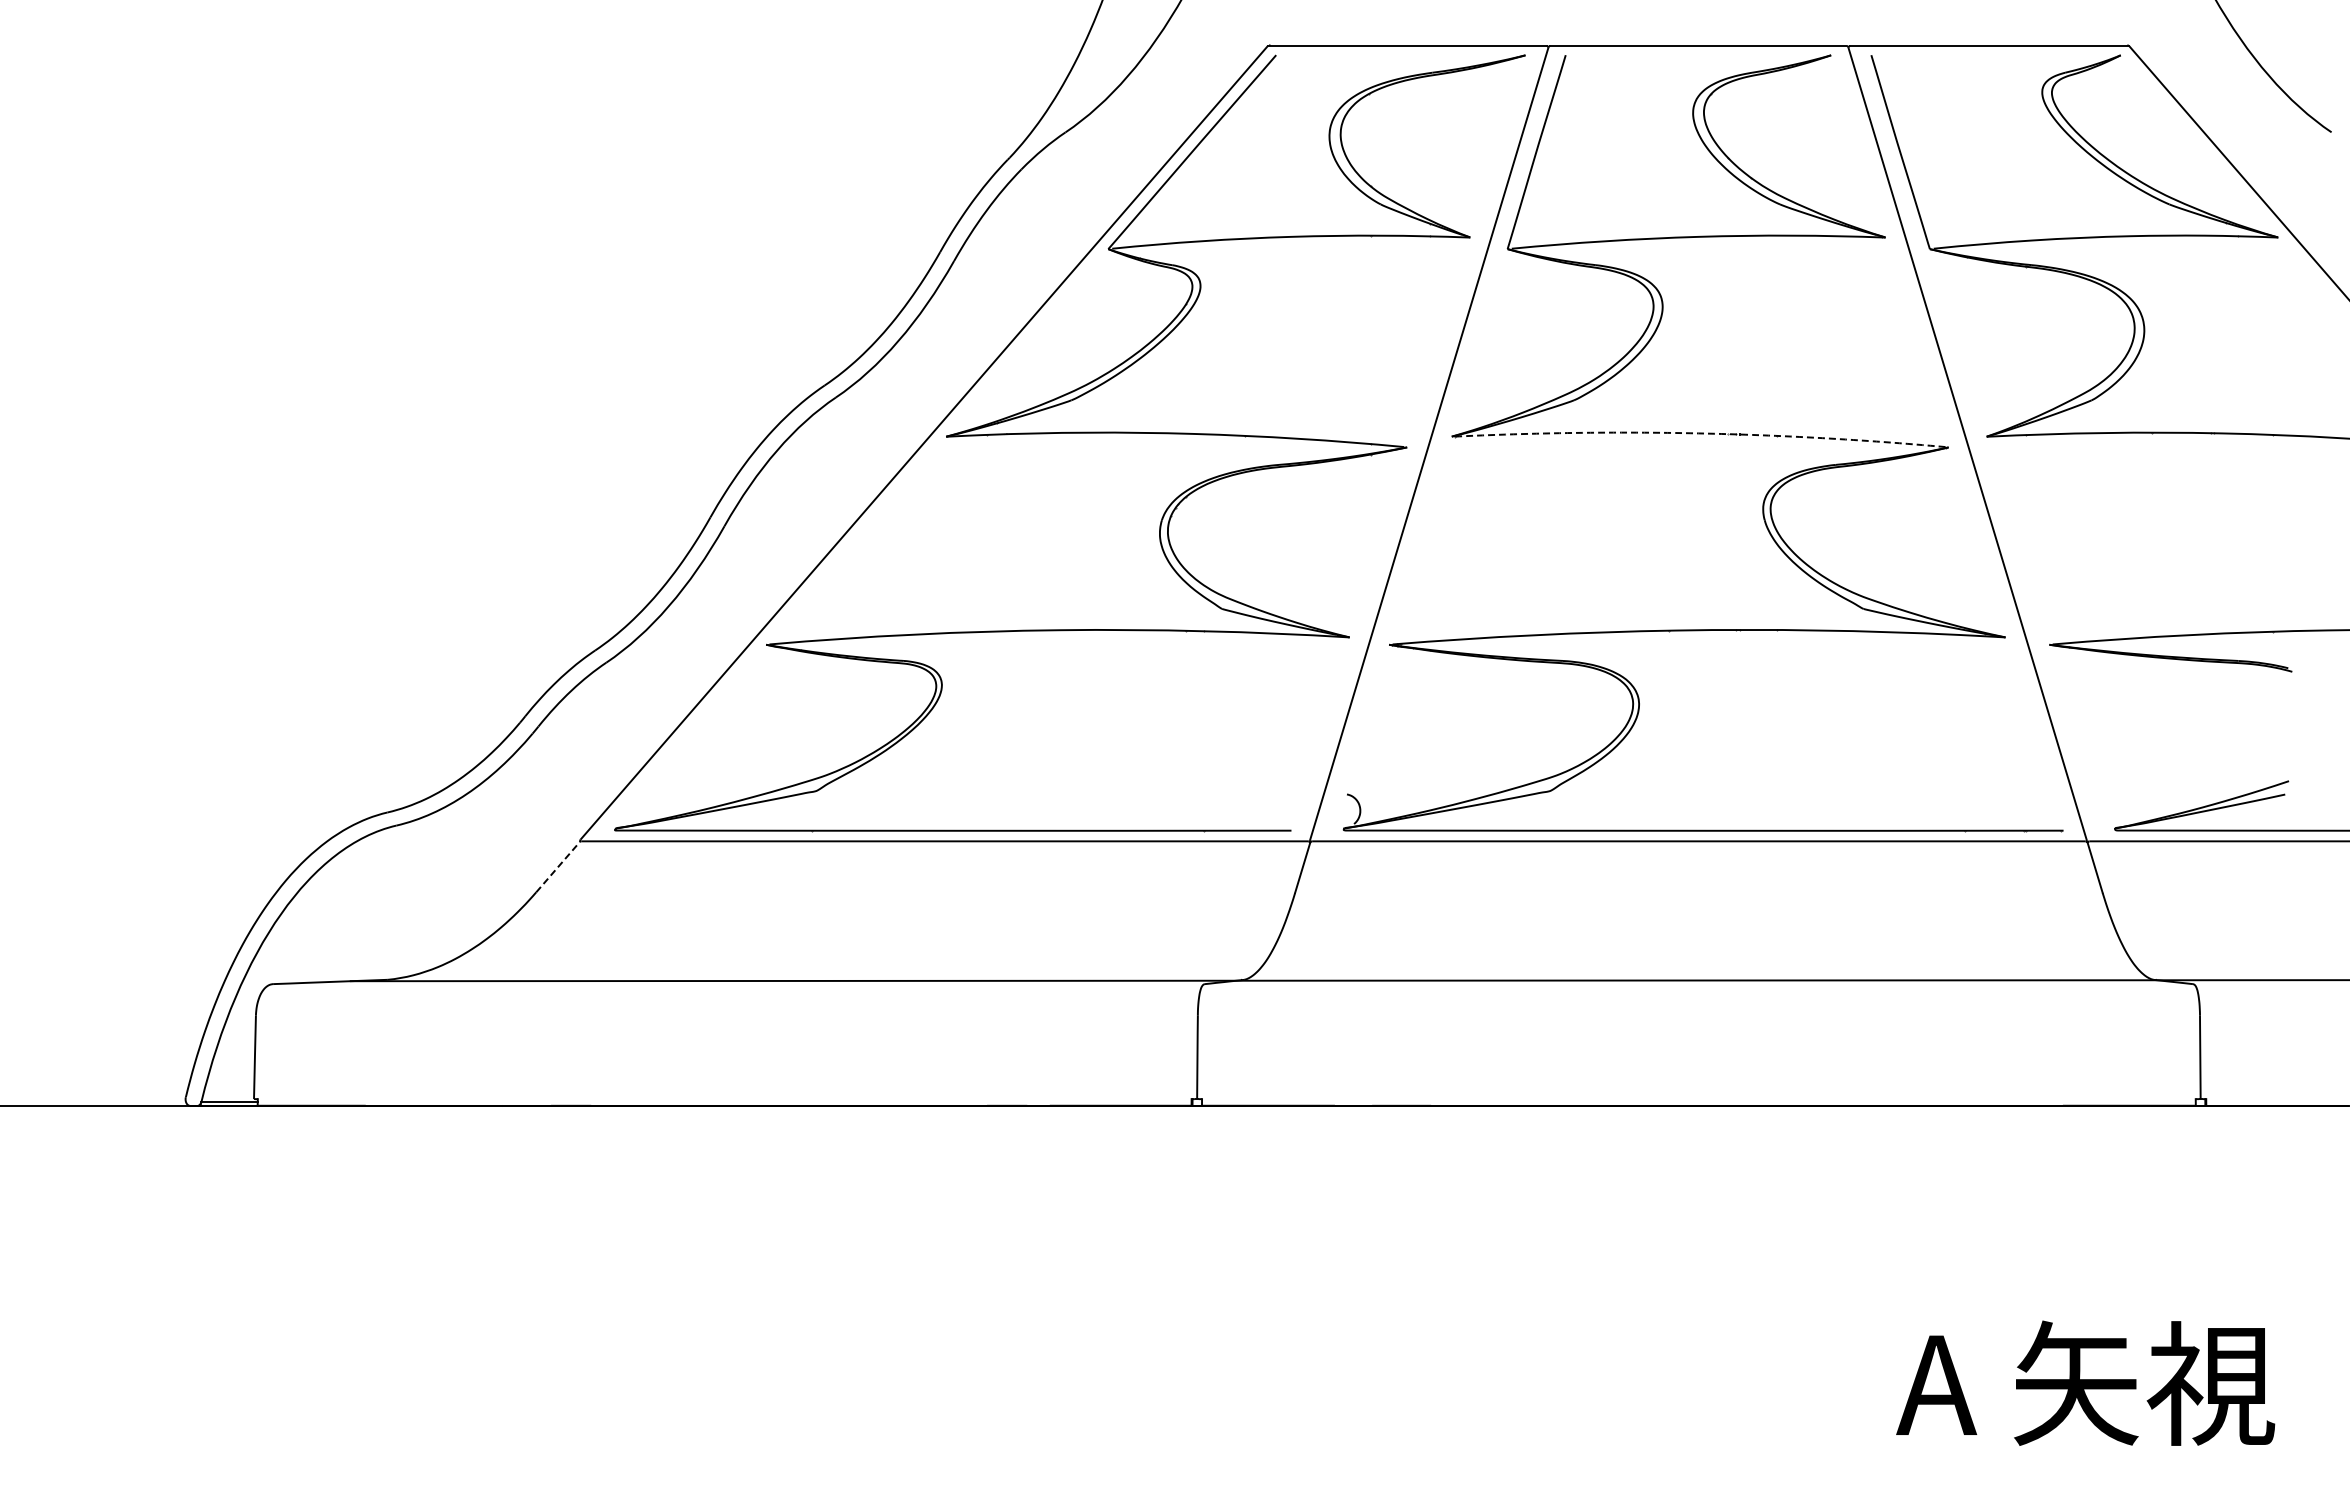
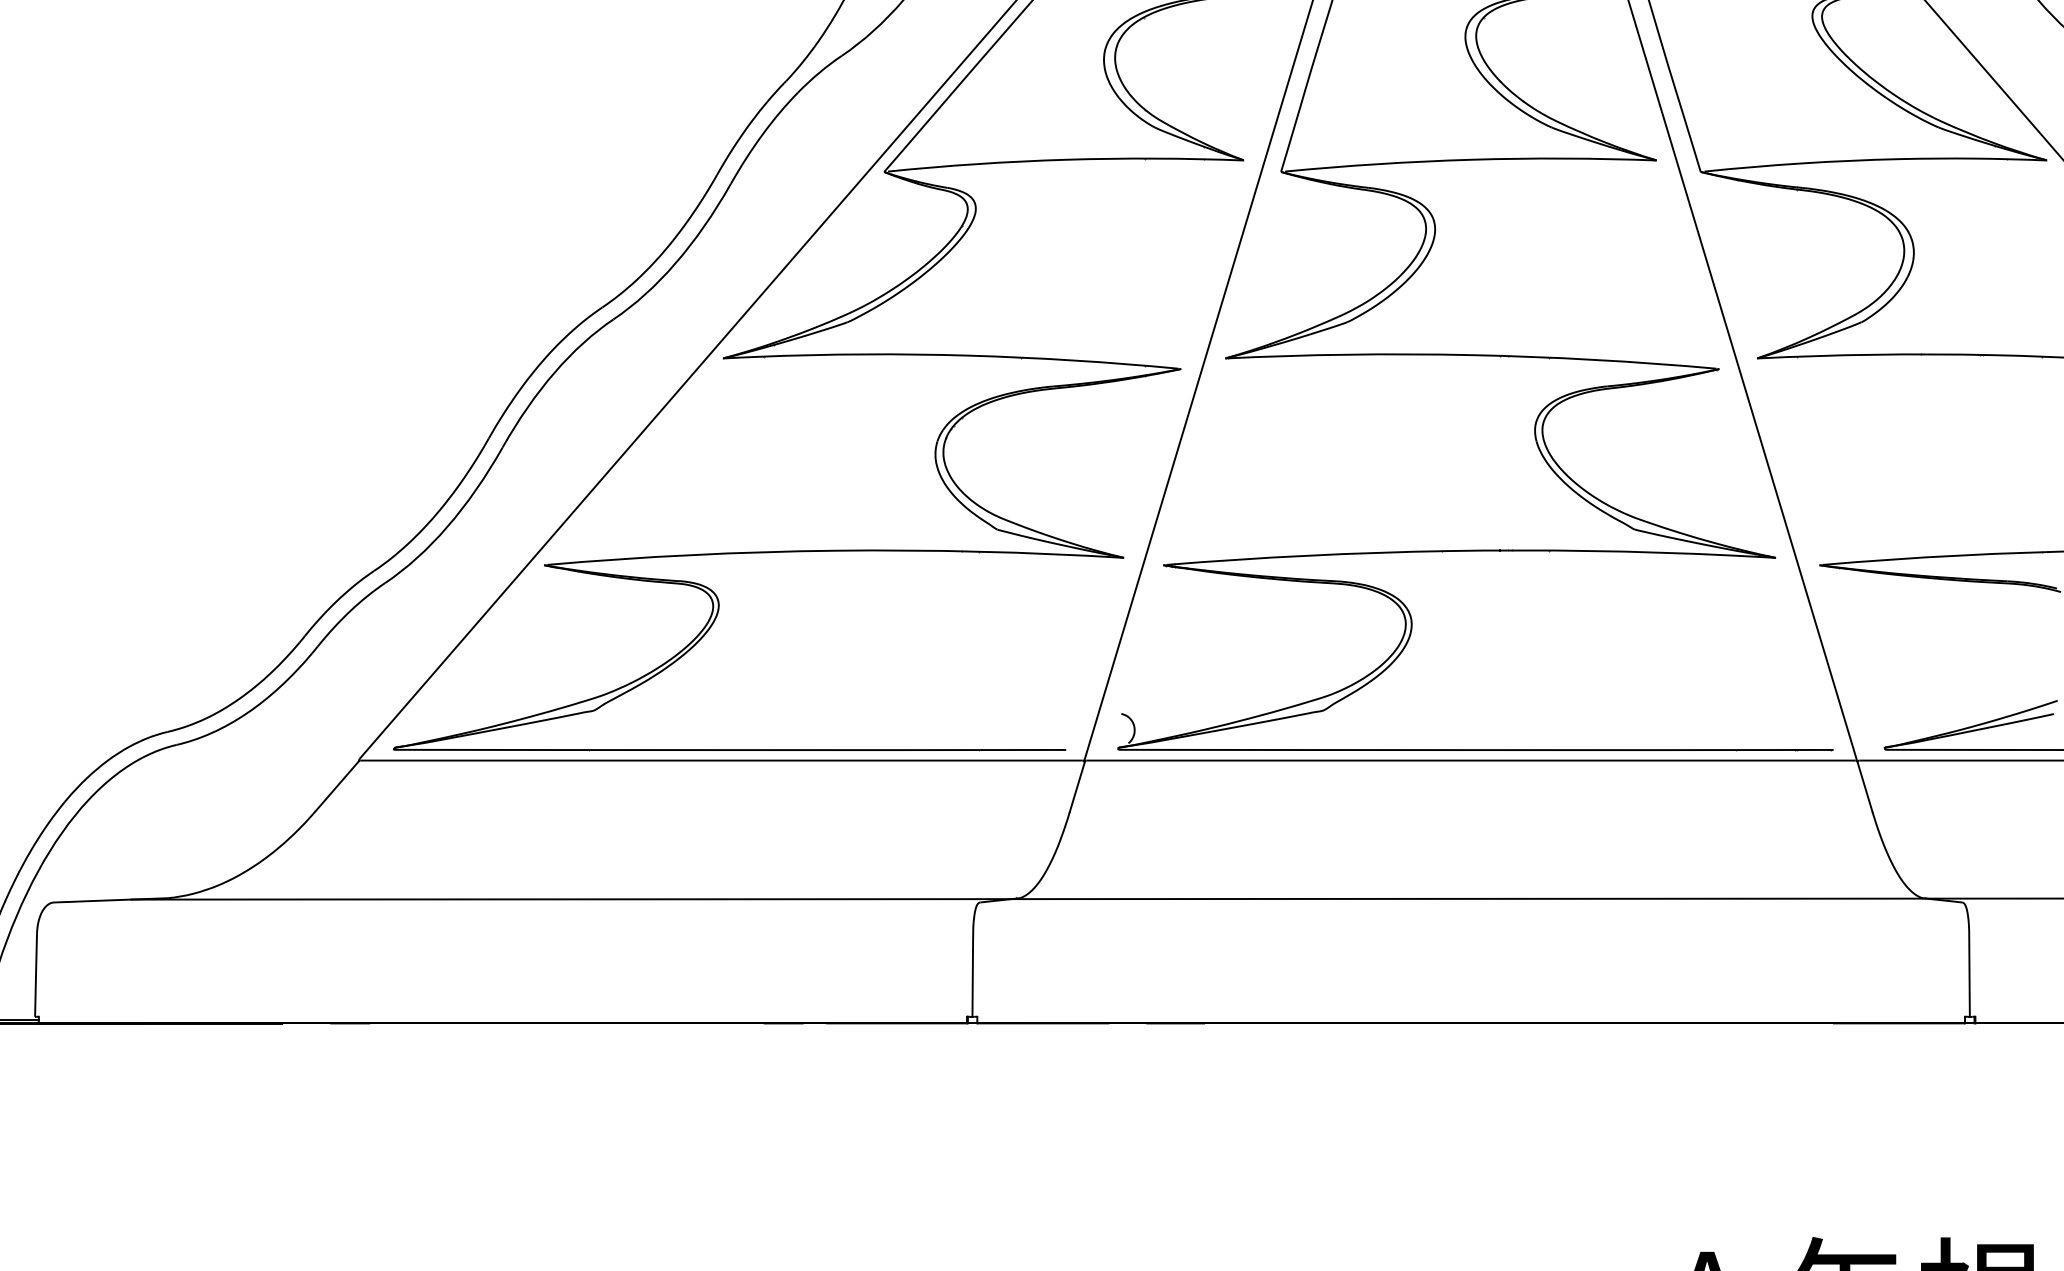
line: (1698, 433) -> (1470, 355), dashed -> solid
line: (558, 866) -> (337, 785), dashed -> solid

